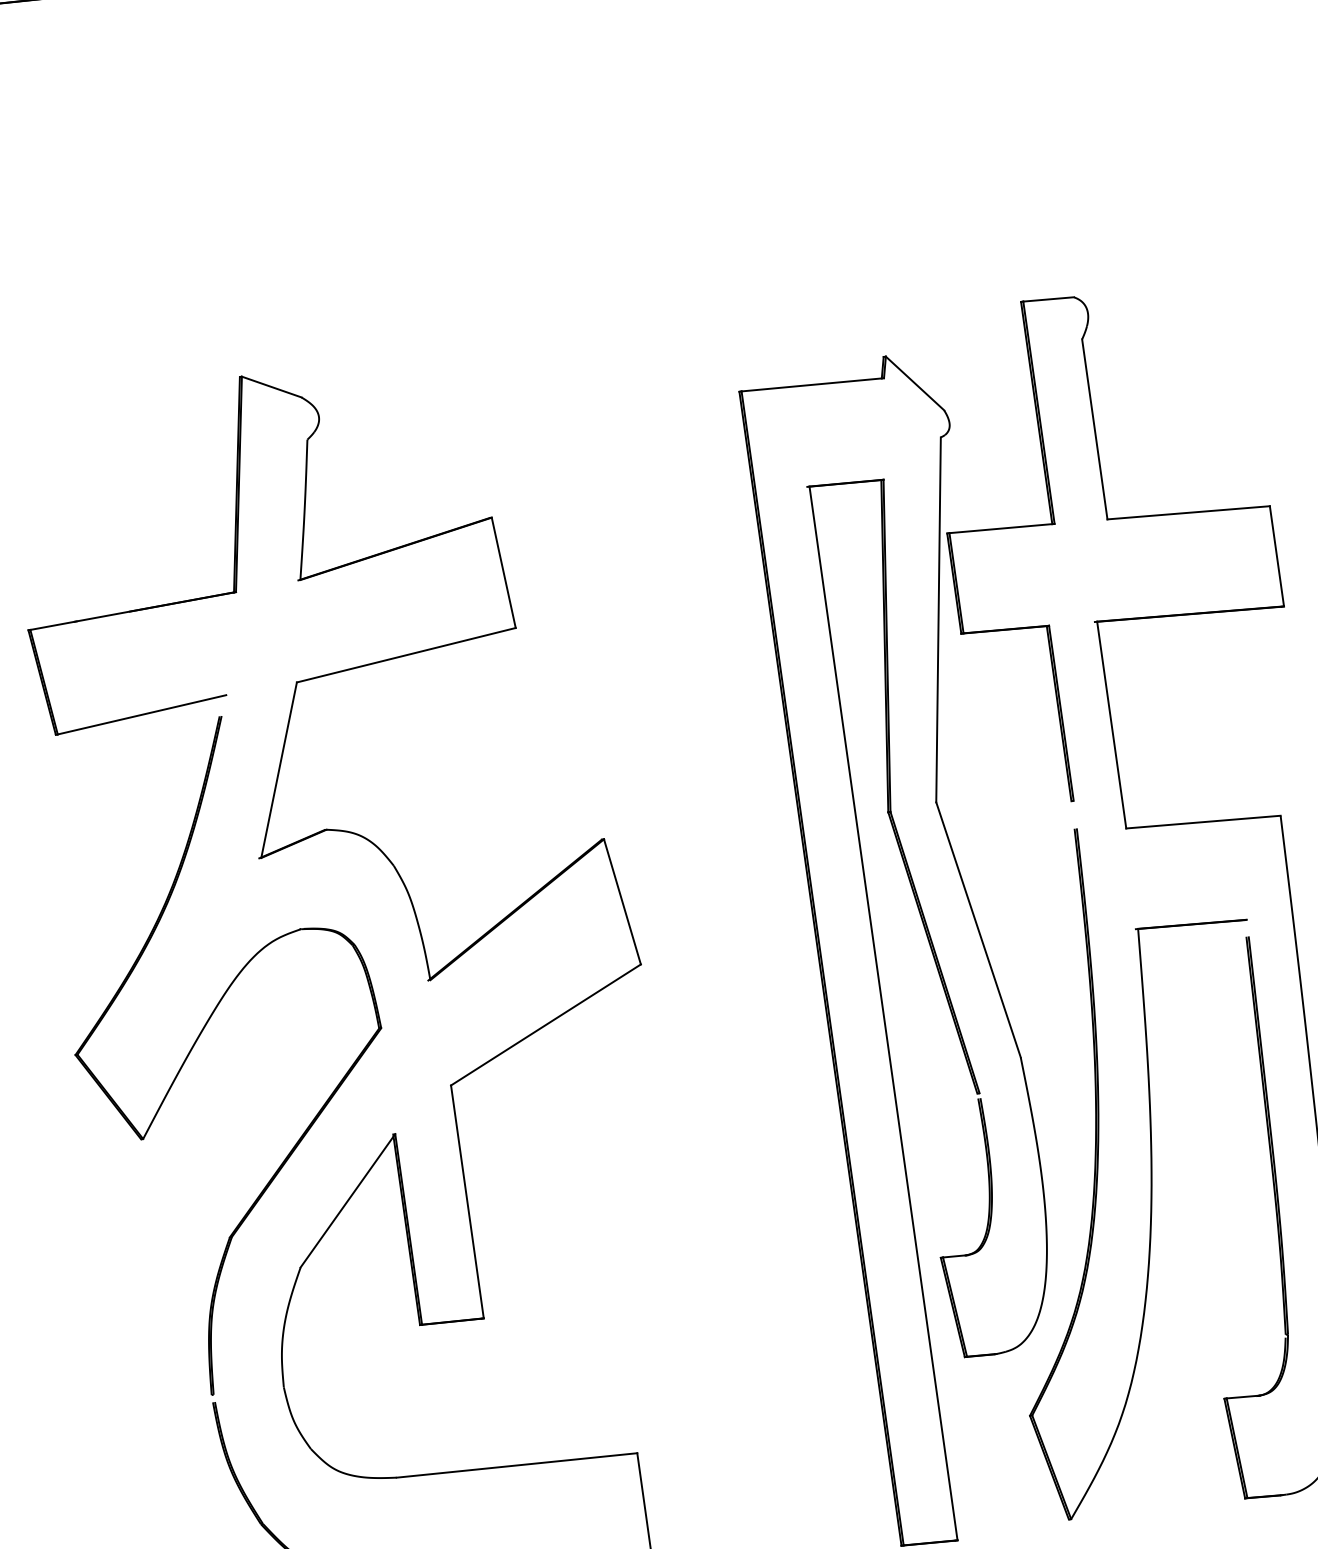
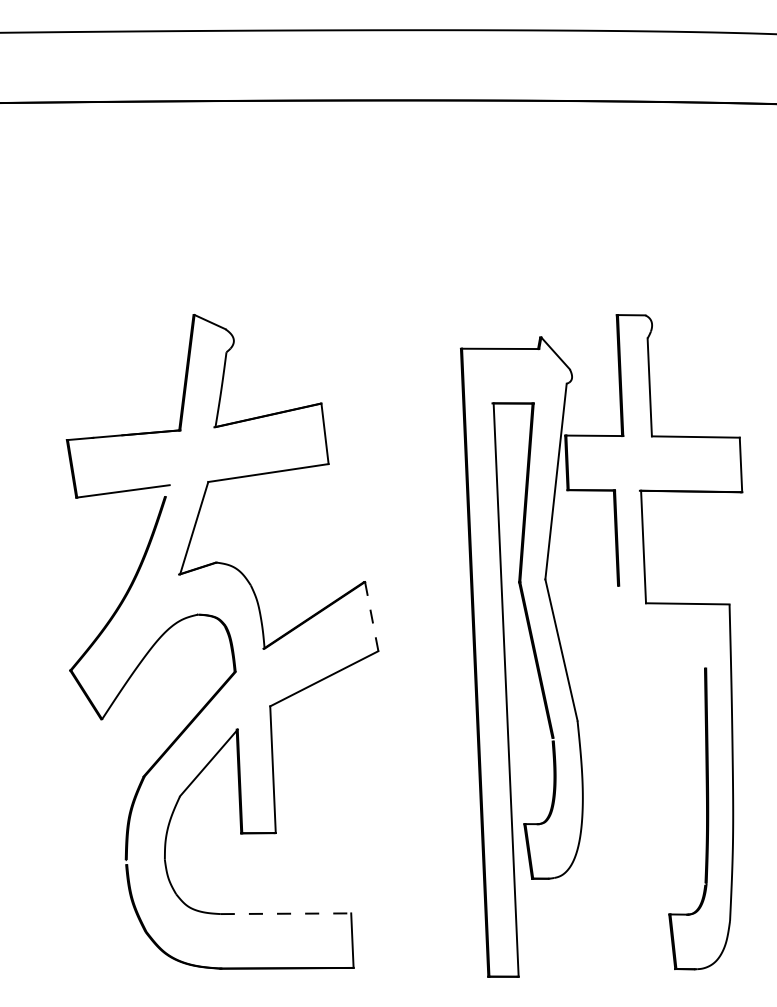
line: (622, 903) -> (371, 617), solid -> dashed
part: (1149, 1173) -> (640, 789), removed
line: (517, 1464) -> (286, 913), solid -> dashed

